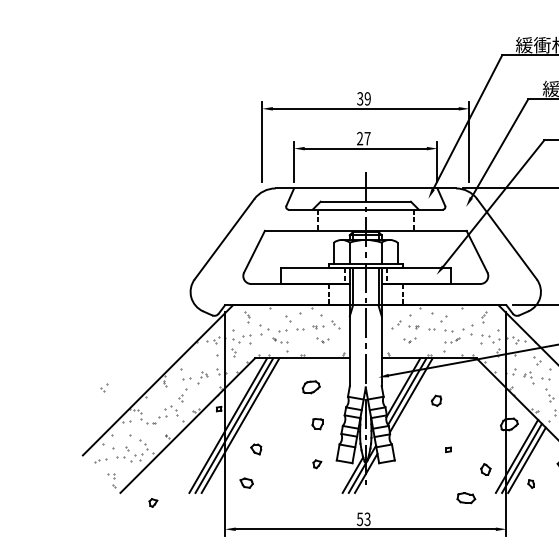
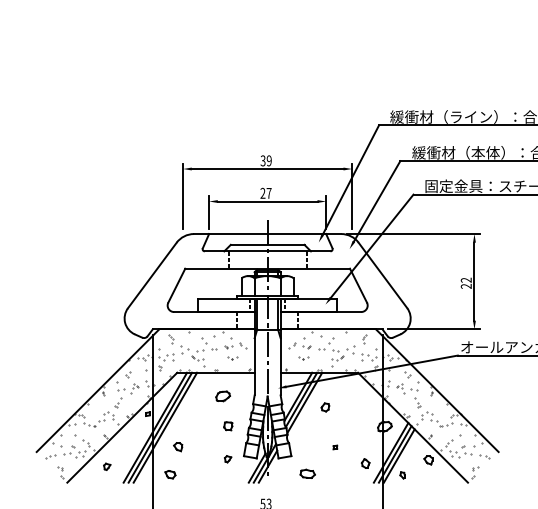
part: (104, 387) -> (128, 374), moved
part: (466, 497) -> (307, 473), moved
part: (153, 502) -> (107, 466), moved

